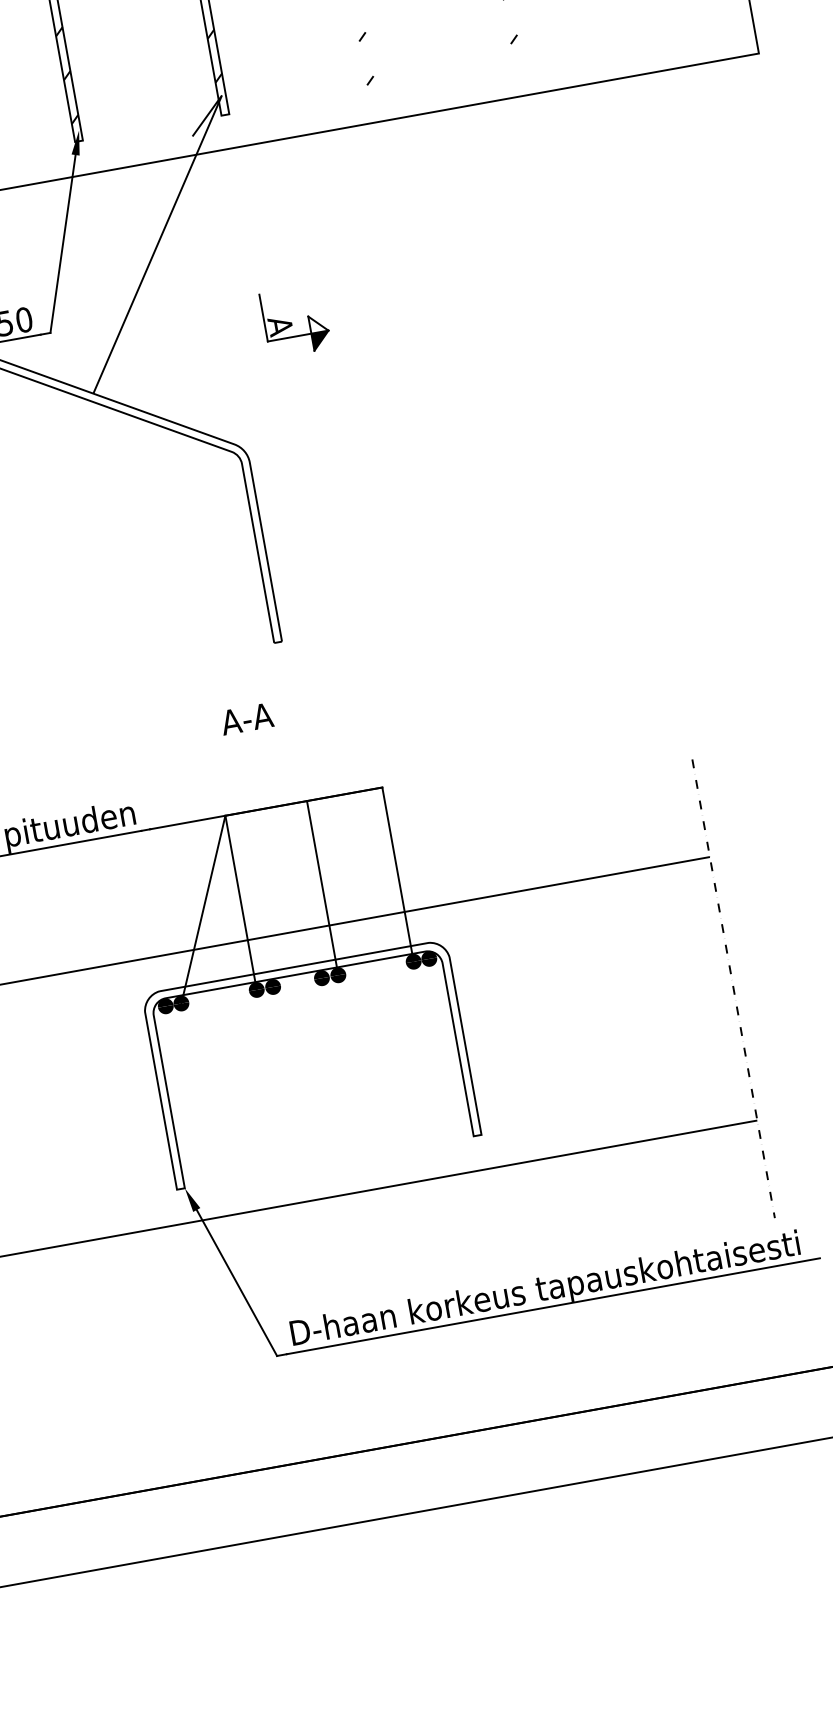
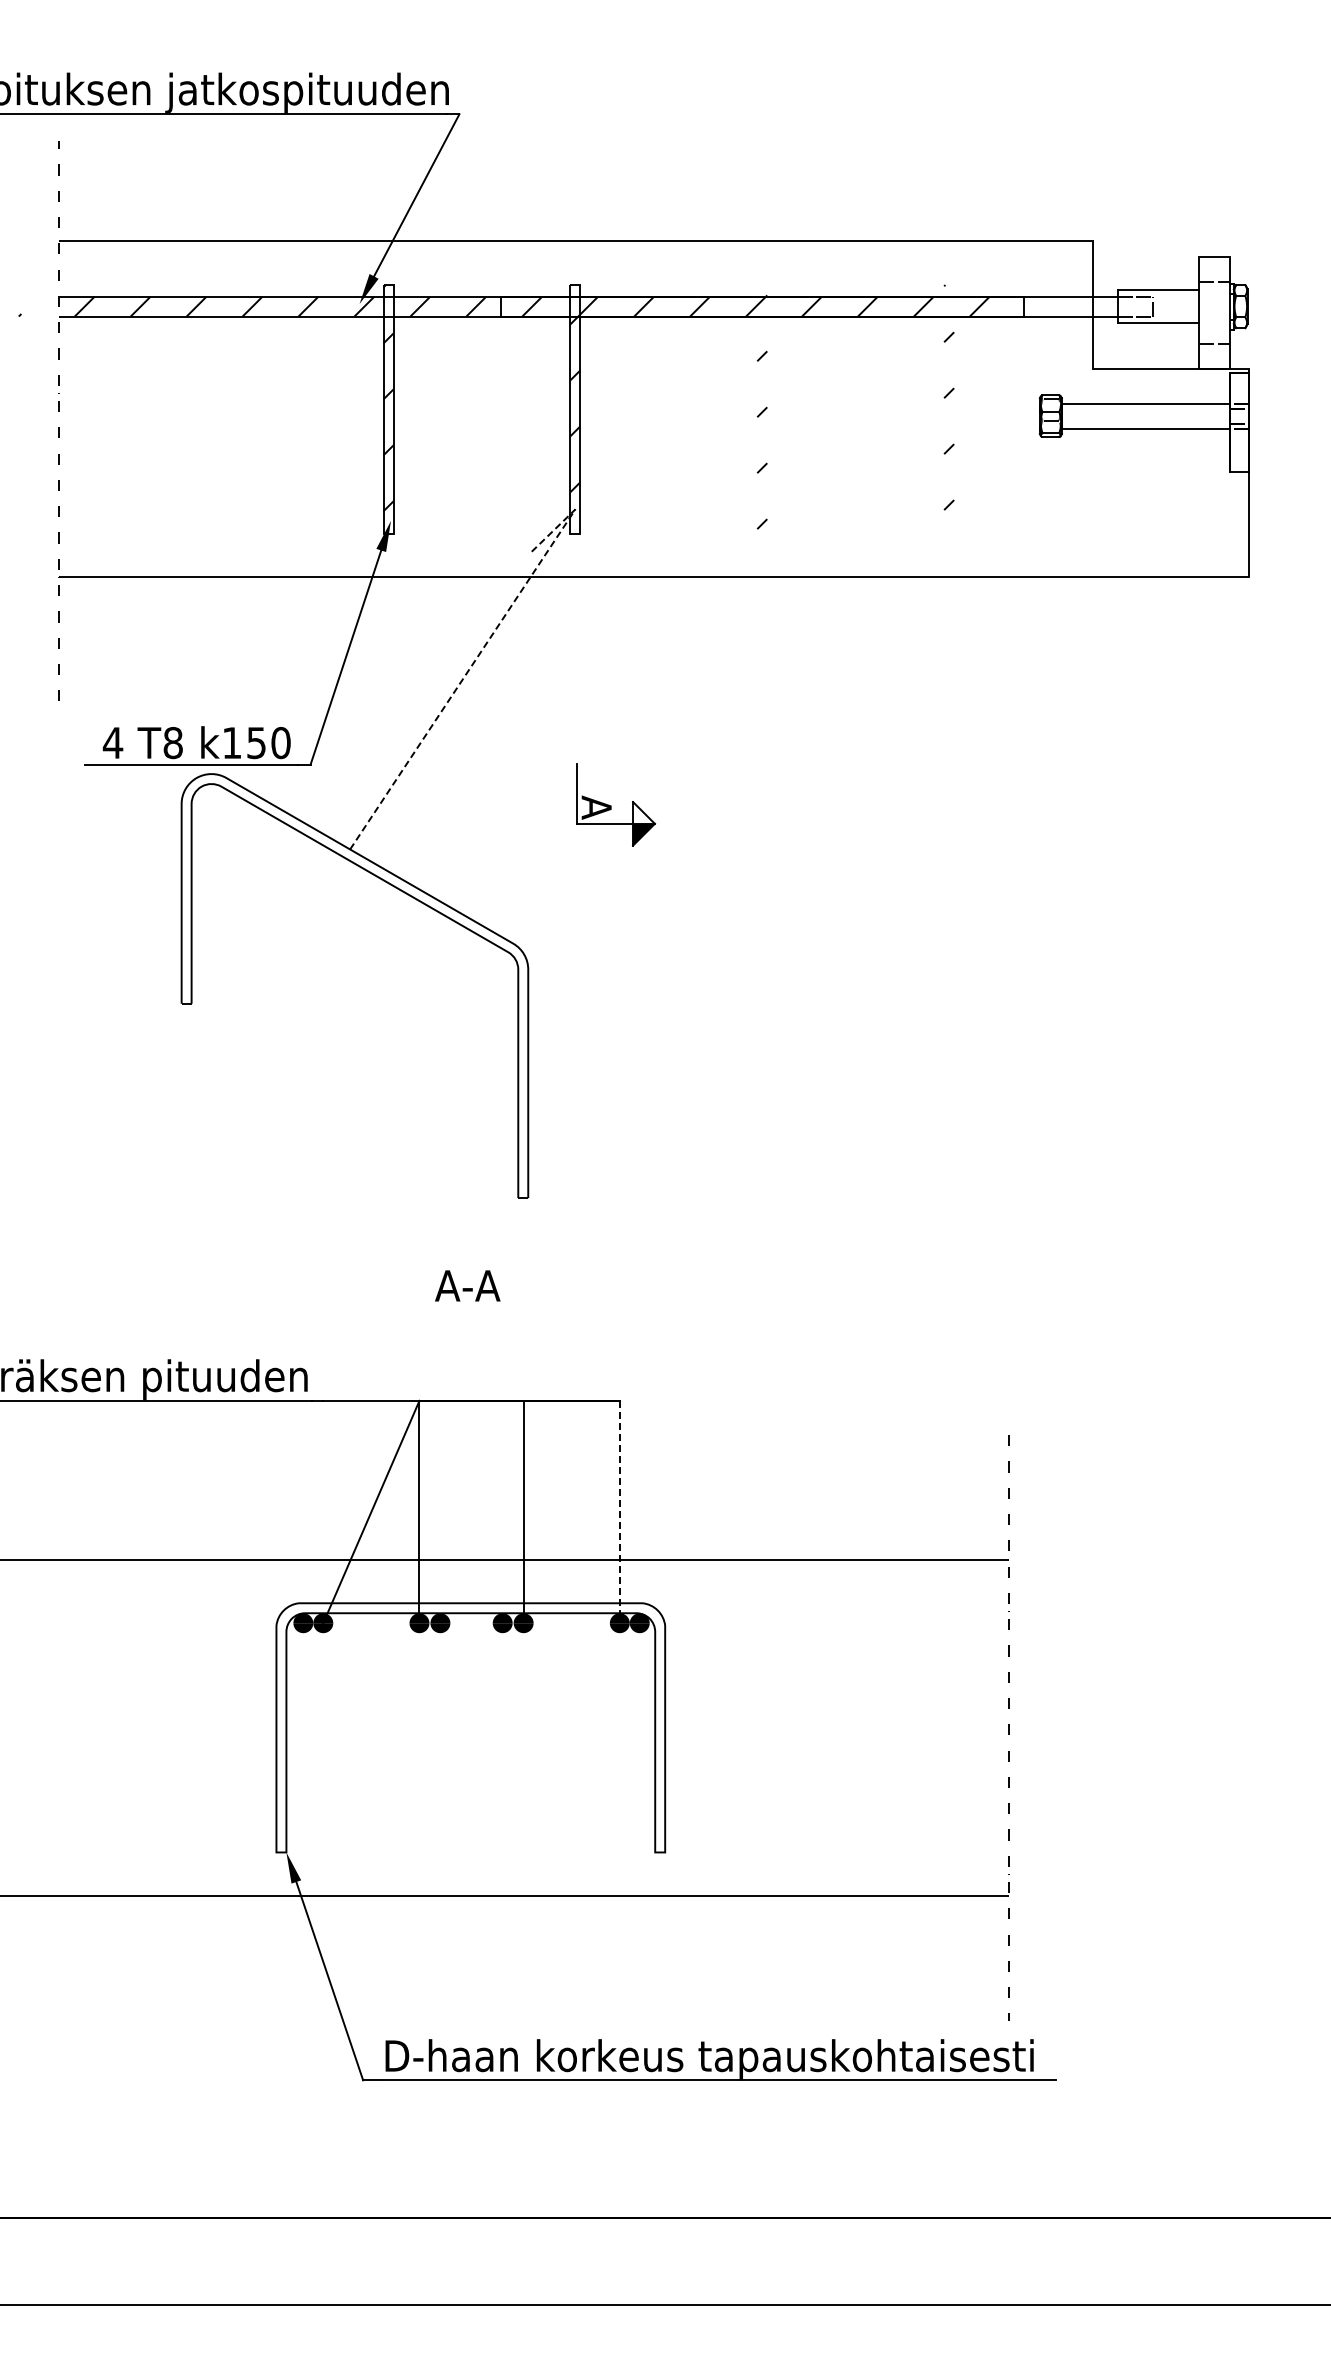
line: (167, 220) -> (480, 652), solid -> dashed
line: (397, 875) -> (619, 1512), solid -> dashed

